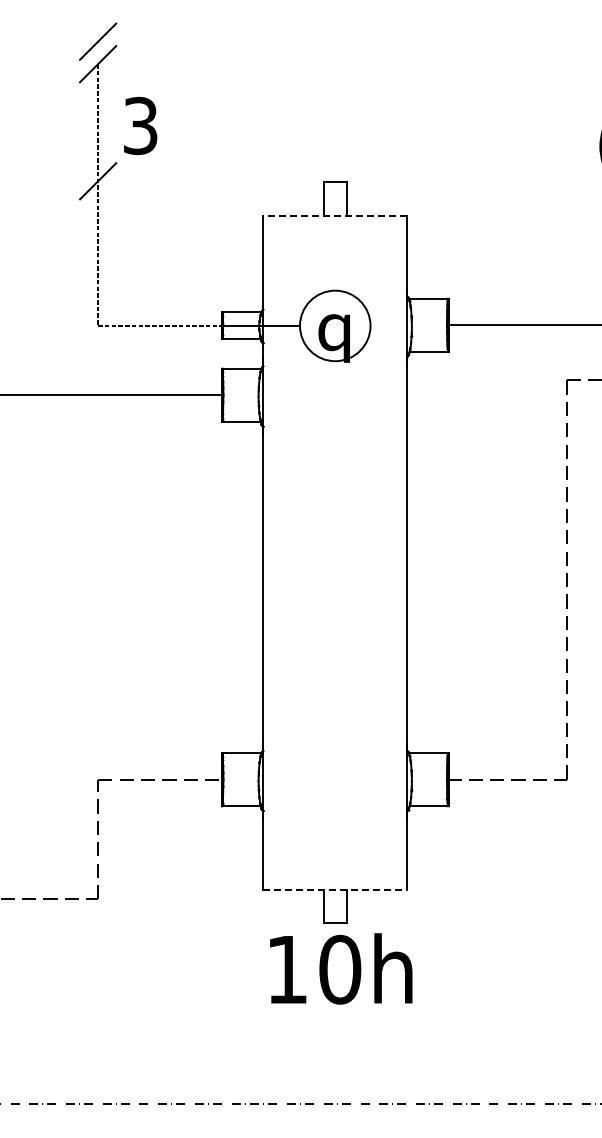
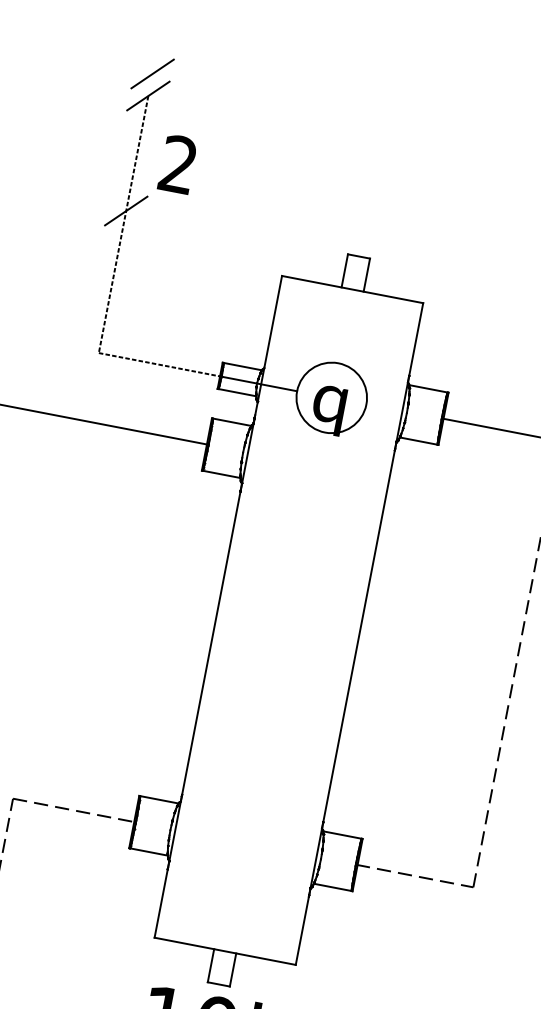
text: (140, 126) -> (178, 165), 3 -> 2
line: (335, 215) -> (352, 289), dashed -> solid
line: (335, 889) -> (225, 951), dashed -> solid

